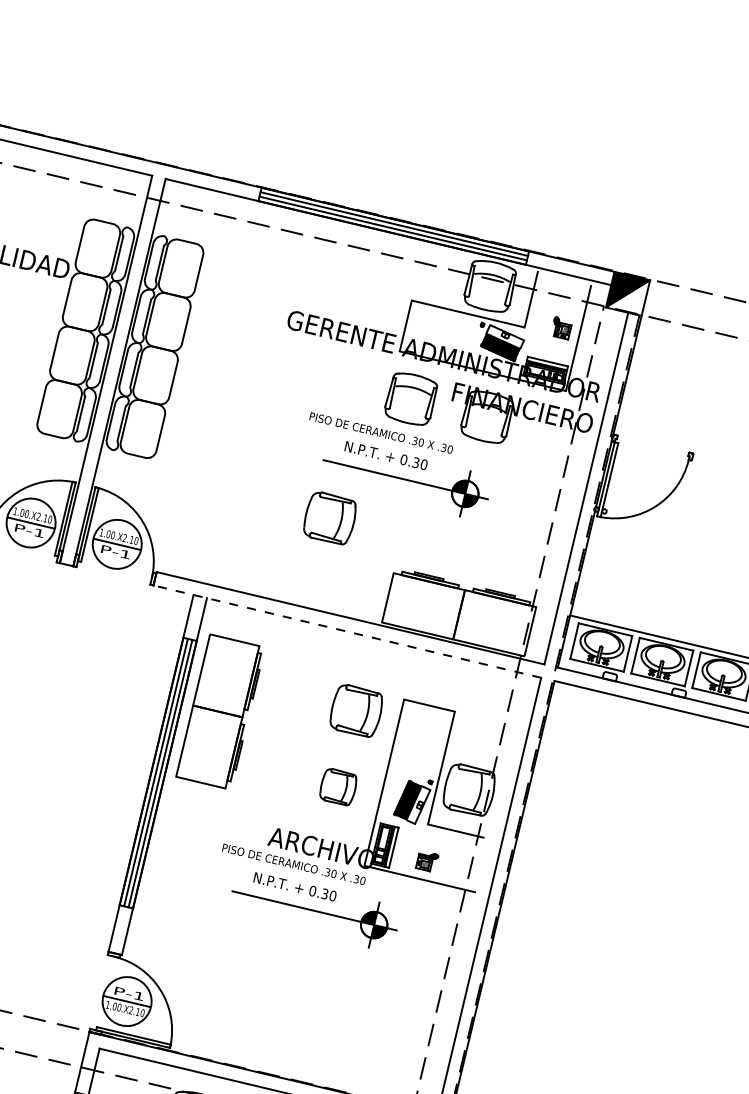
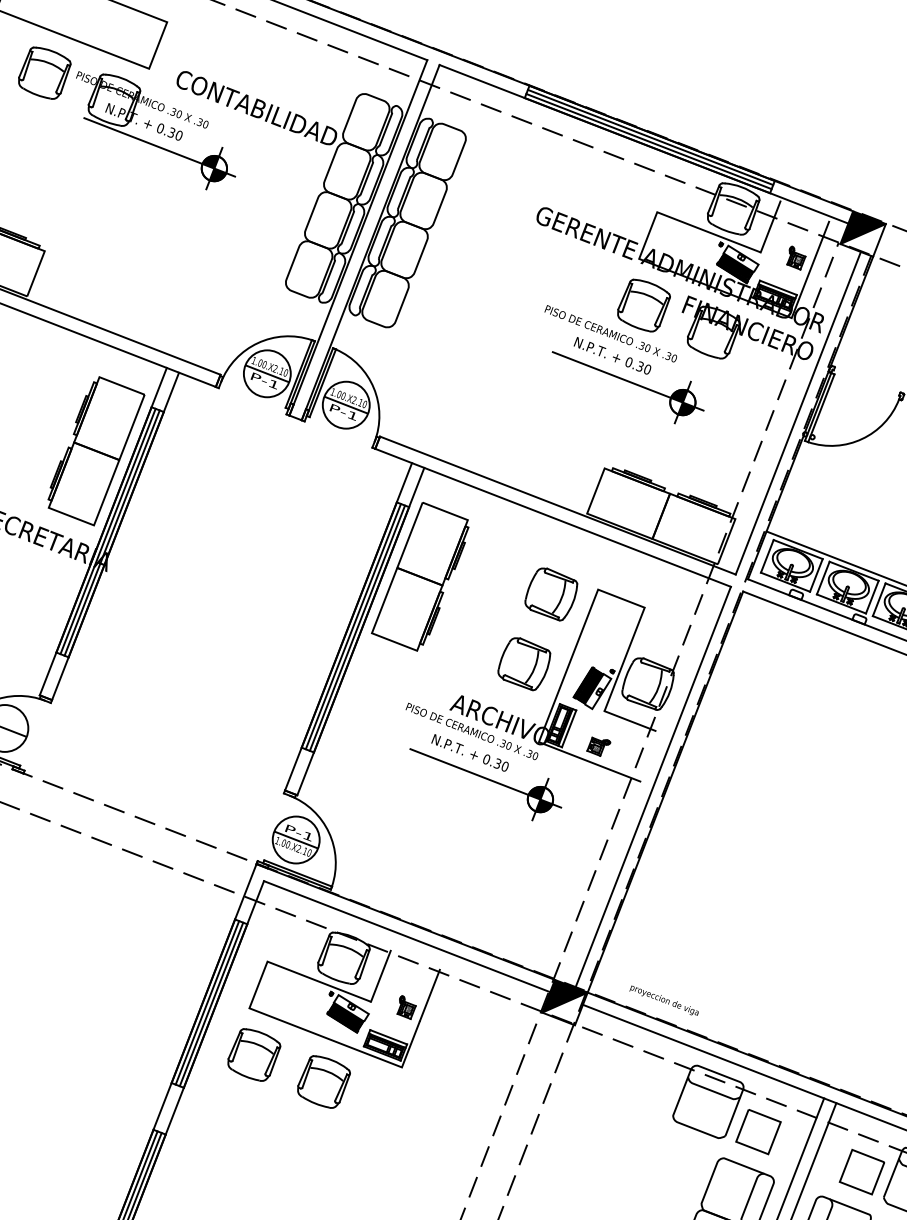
part: (330, 518) -> (551, 408), removed
line: (347, 631) -> (553, 517), dashed -> solid
part: (338, 787) -> (524, 664), size x1.43

